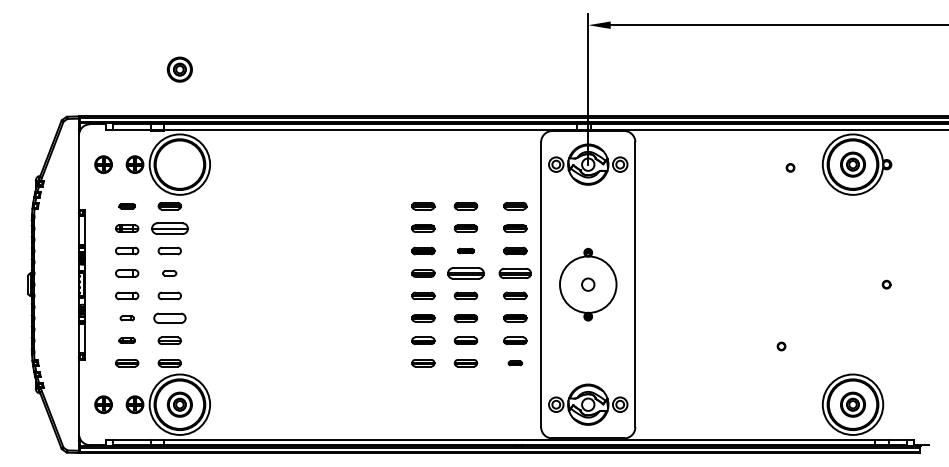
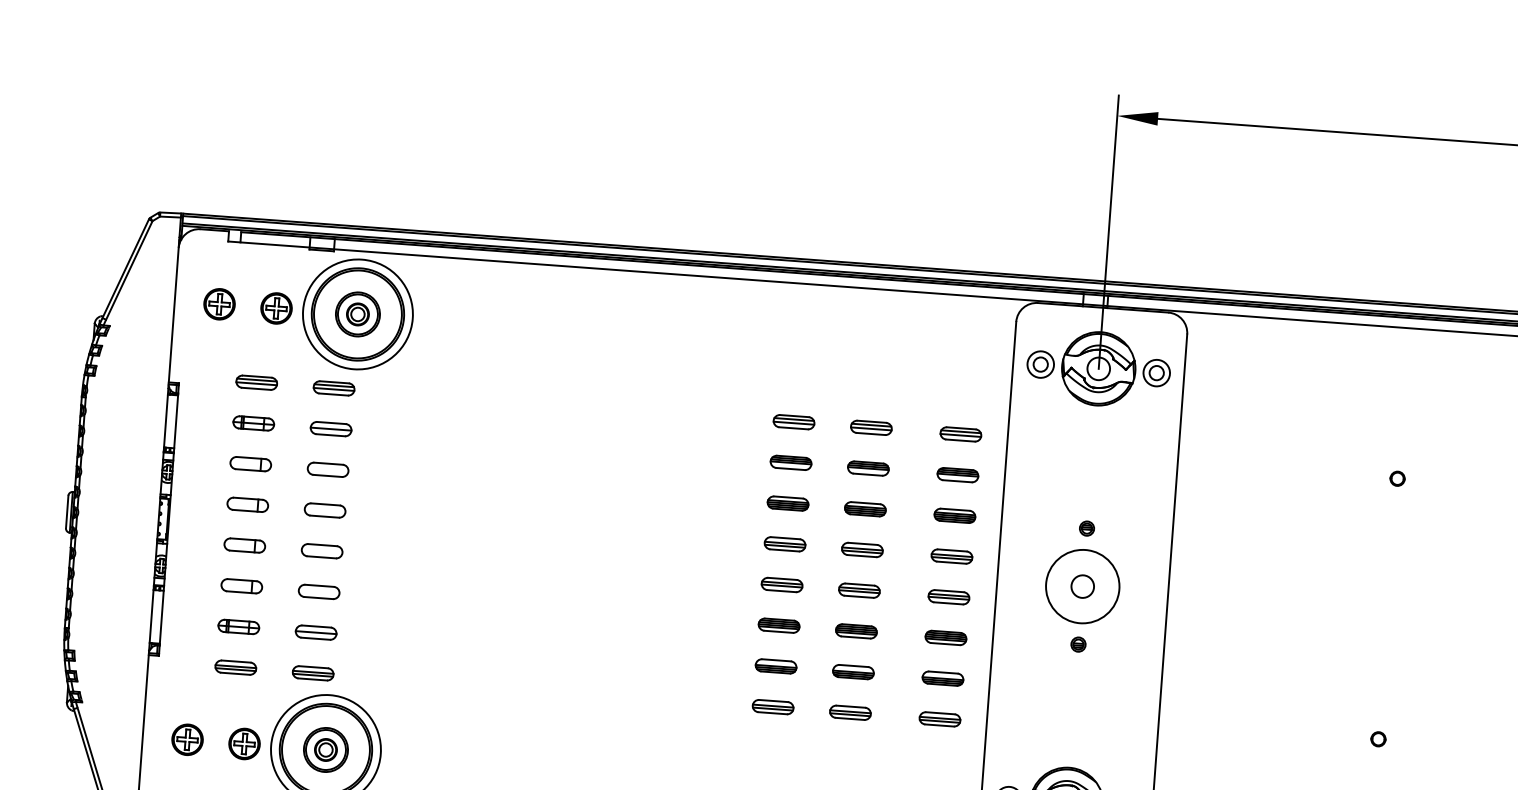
part: (179, 69) -> (357, 314), moved
part: (790, 167) -> (1397, 478), moved
part: (127, 206) -> (257, 383), size x1.43
part: (169, 228) -> (330, 428), size x0.62
part: (465, 250) -> (864, 508), size x1.43
part: (169, 273) -> (324, 510), size x1.67
part: (465, 273) -> (861, 549), size x0.62
part: (515, 273) -> (952, 556), size x0.71
circle: (588, 284) -> (1083, 586), size x0.71
part: (127, 318) -> (242, 586), size x1.67
part: (169, 318) -> (318, 592), size x0.71
part: (127, 340) -> (239, 626), size x1.43
part: (781, 346) -> (1378, 739), moved
part: (515, 363) -> (940, 719), size x1.67

